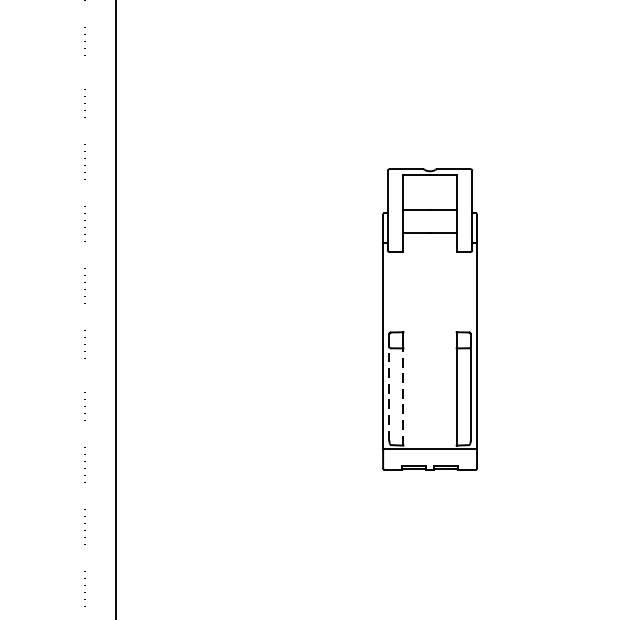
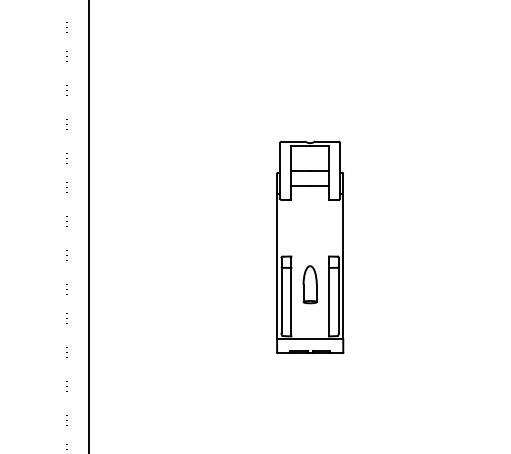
part: (429, 371) -> (309, 284), added
line: (389, 393) -> (281, 299), dashed -> solid
line: (403, 396) -> (291, 301), dashed -> solid

